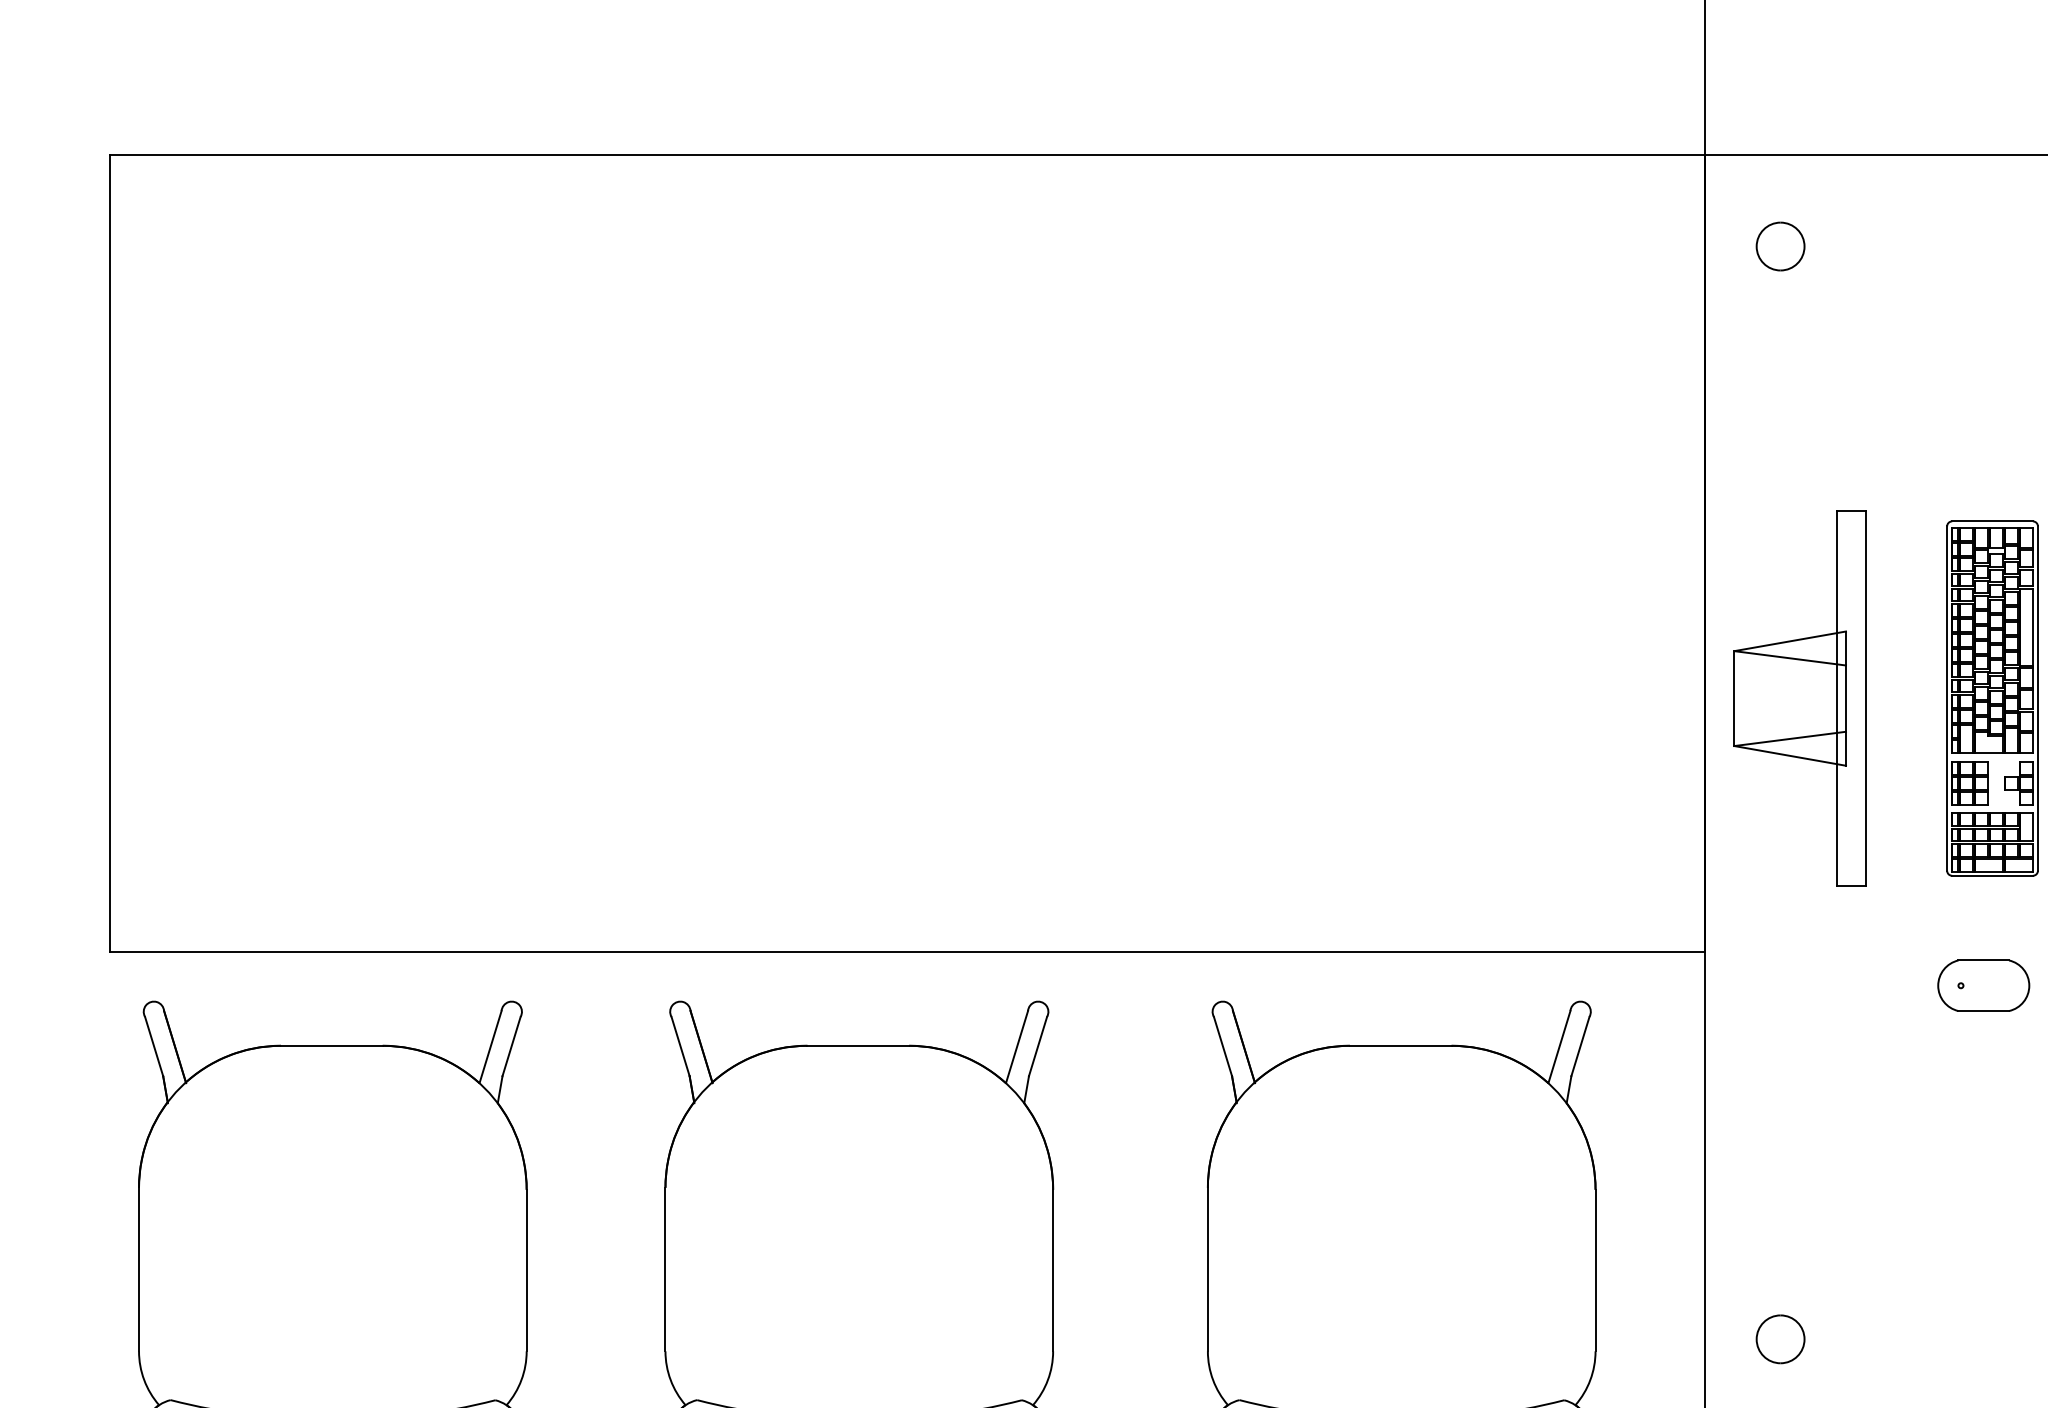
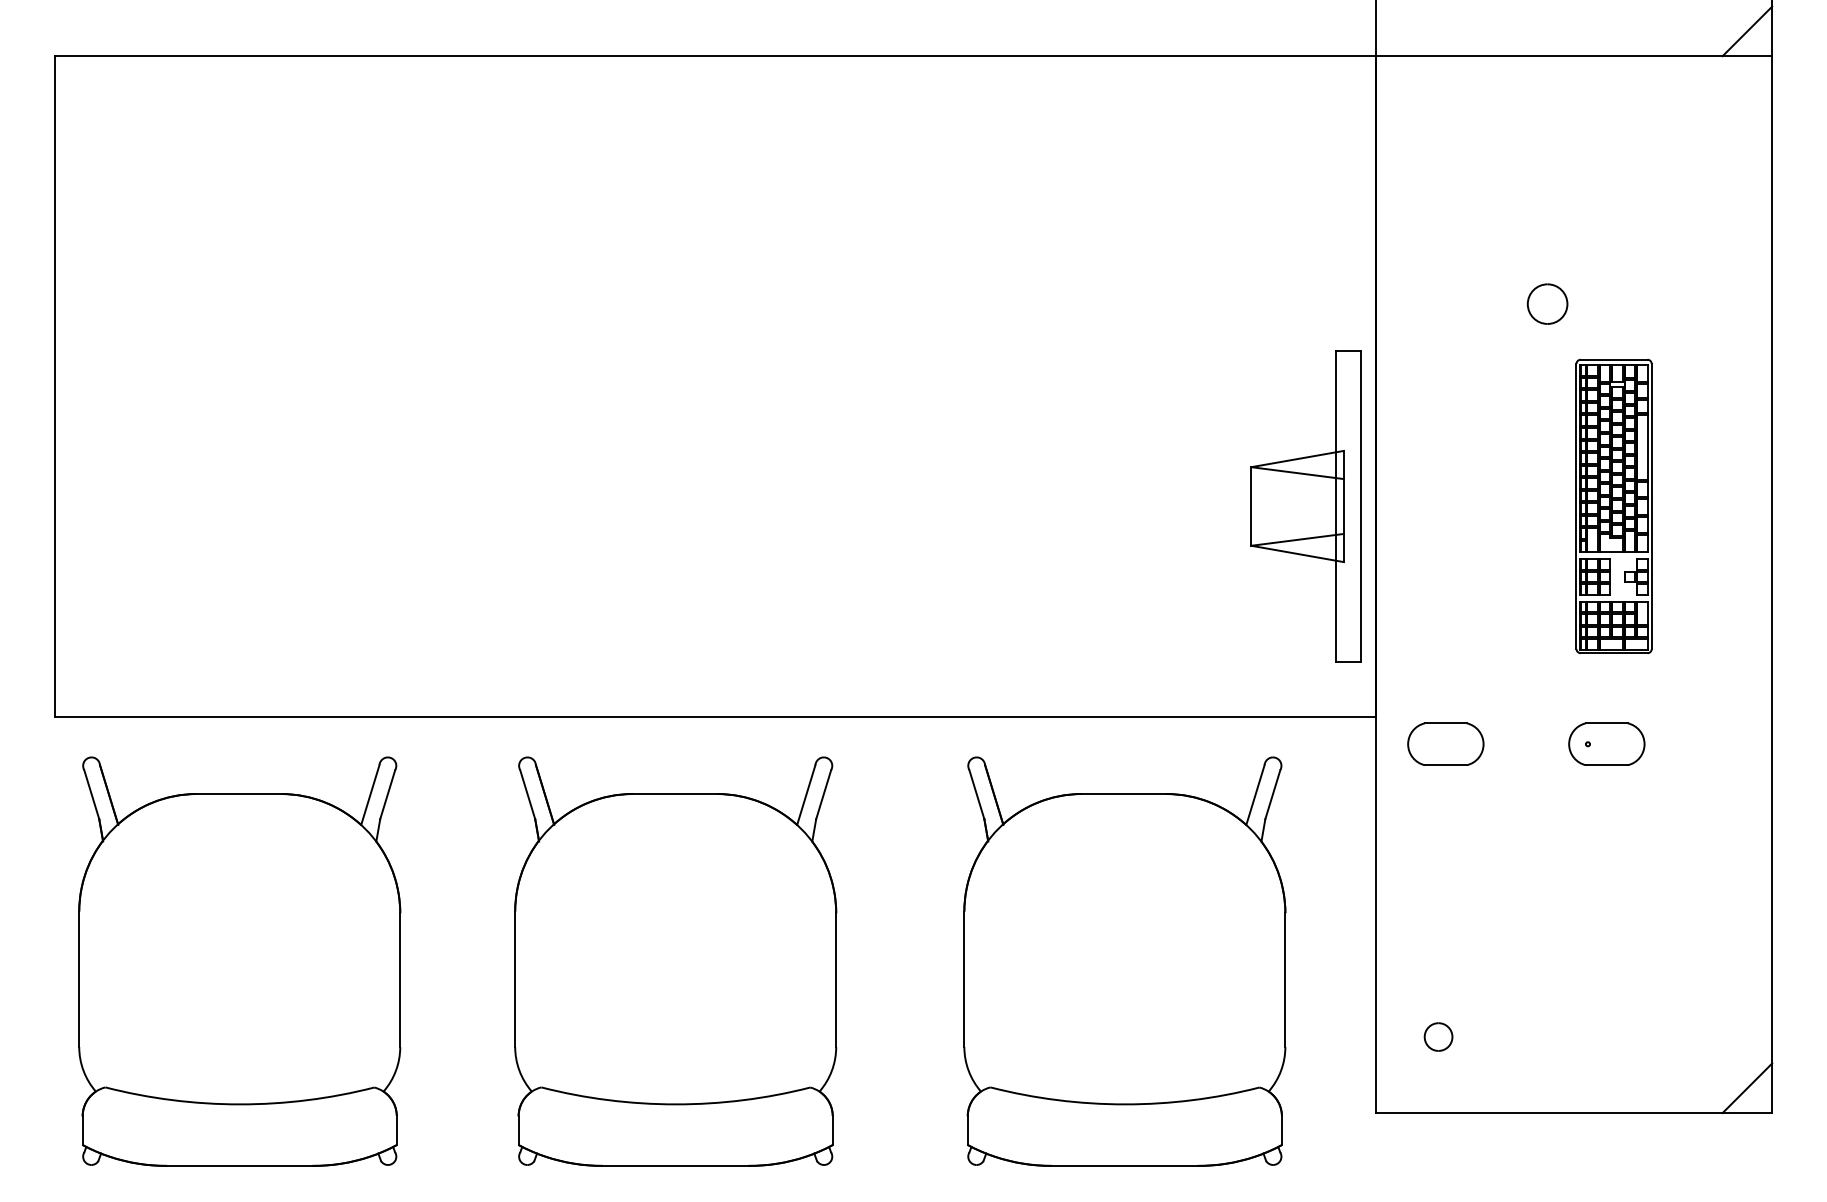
part: (1780, 245) -> (1547, 303), moved
part: (1799, 698) -> (1305, 506), moved
part: (1788, 984) -> (1445, 743), added
part: (1780, 1338) -> (1438, 1036), size x0.7

